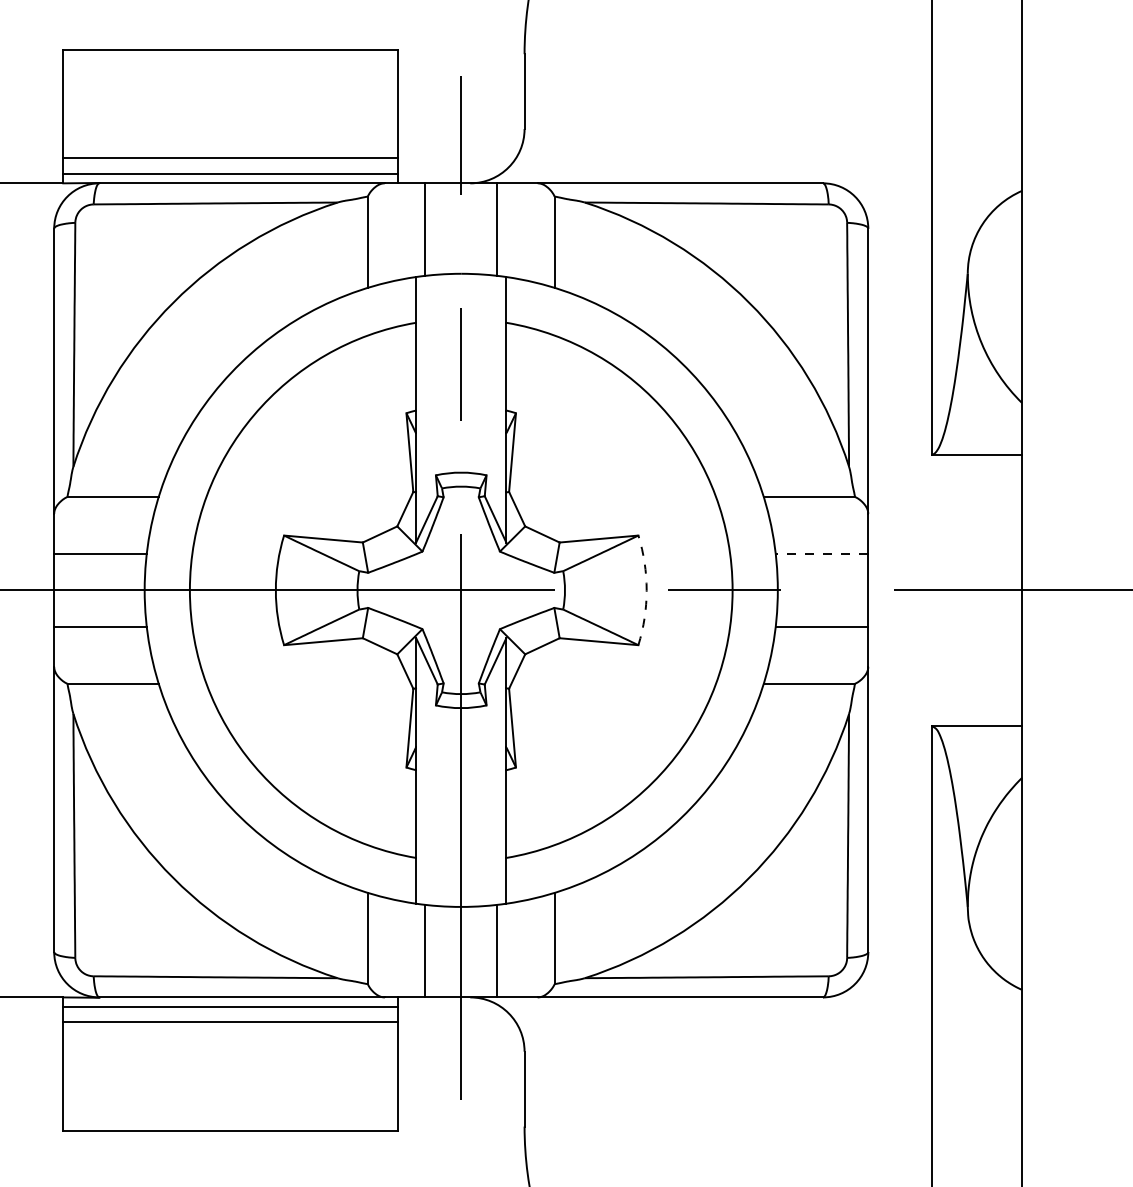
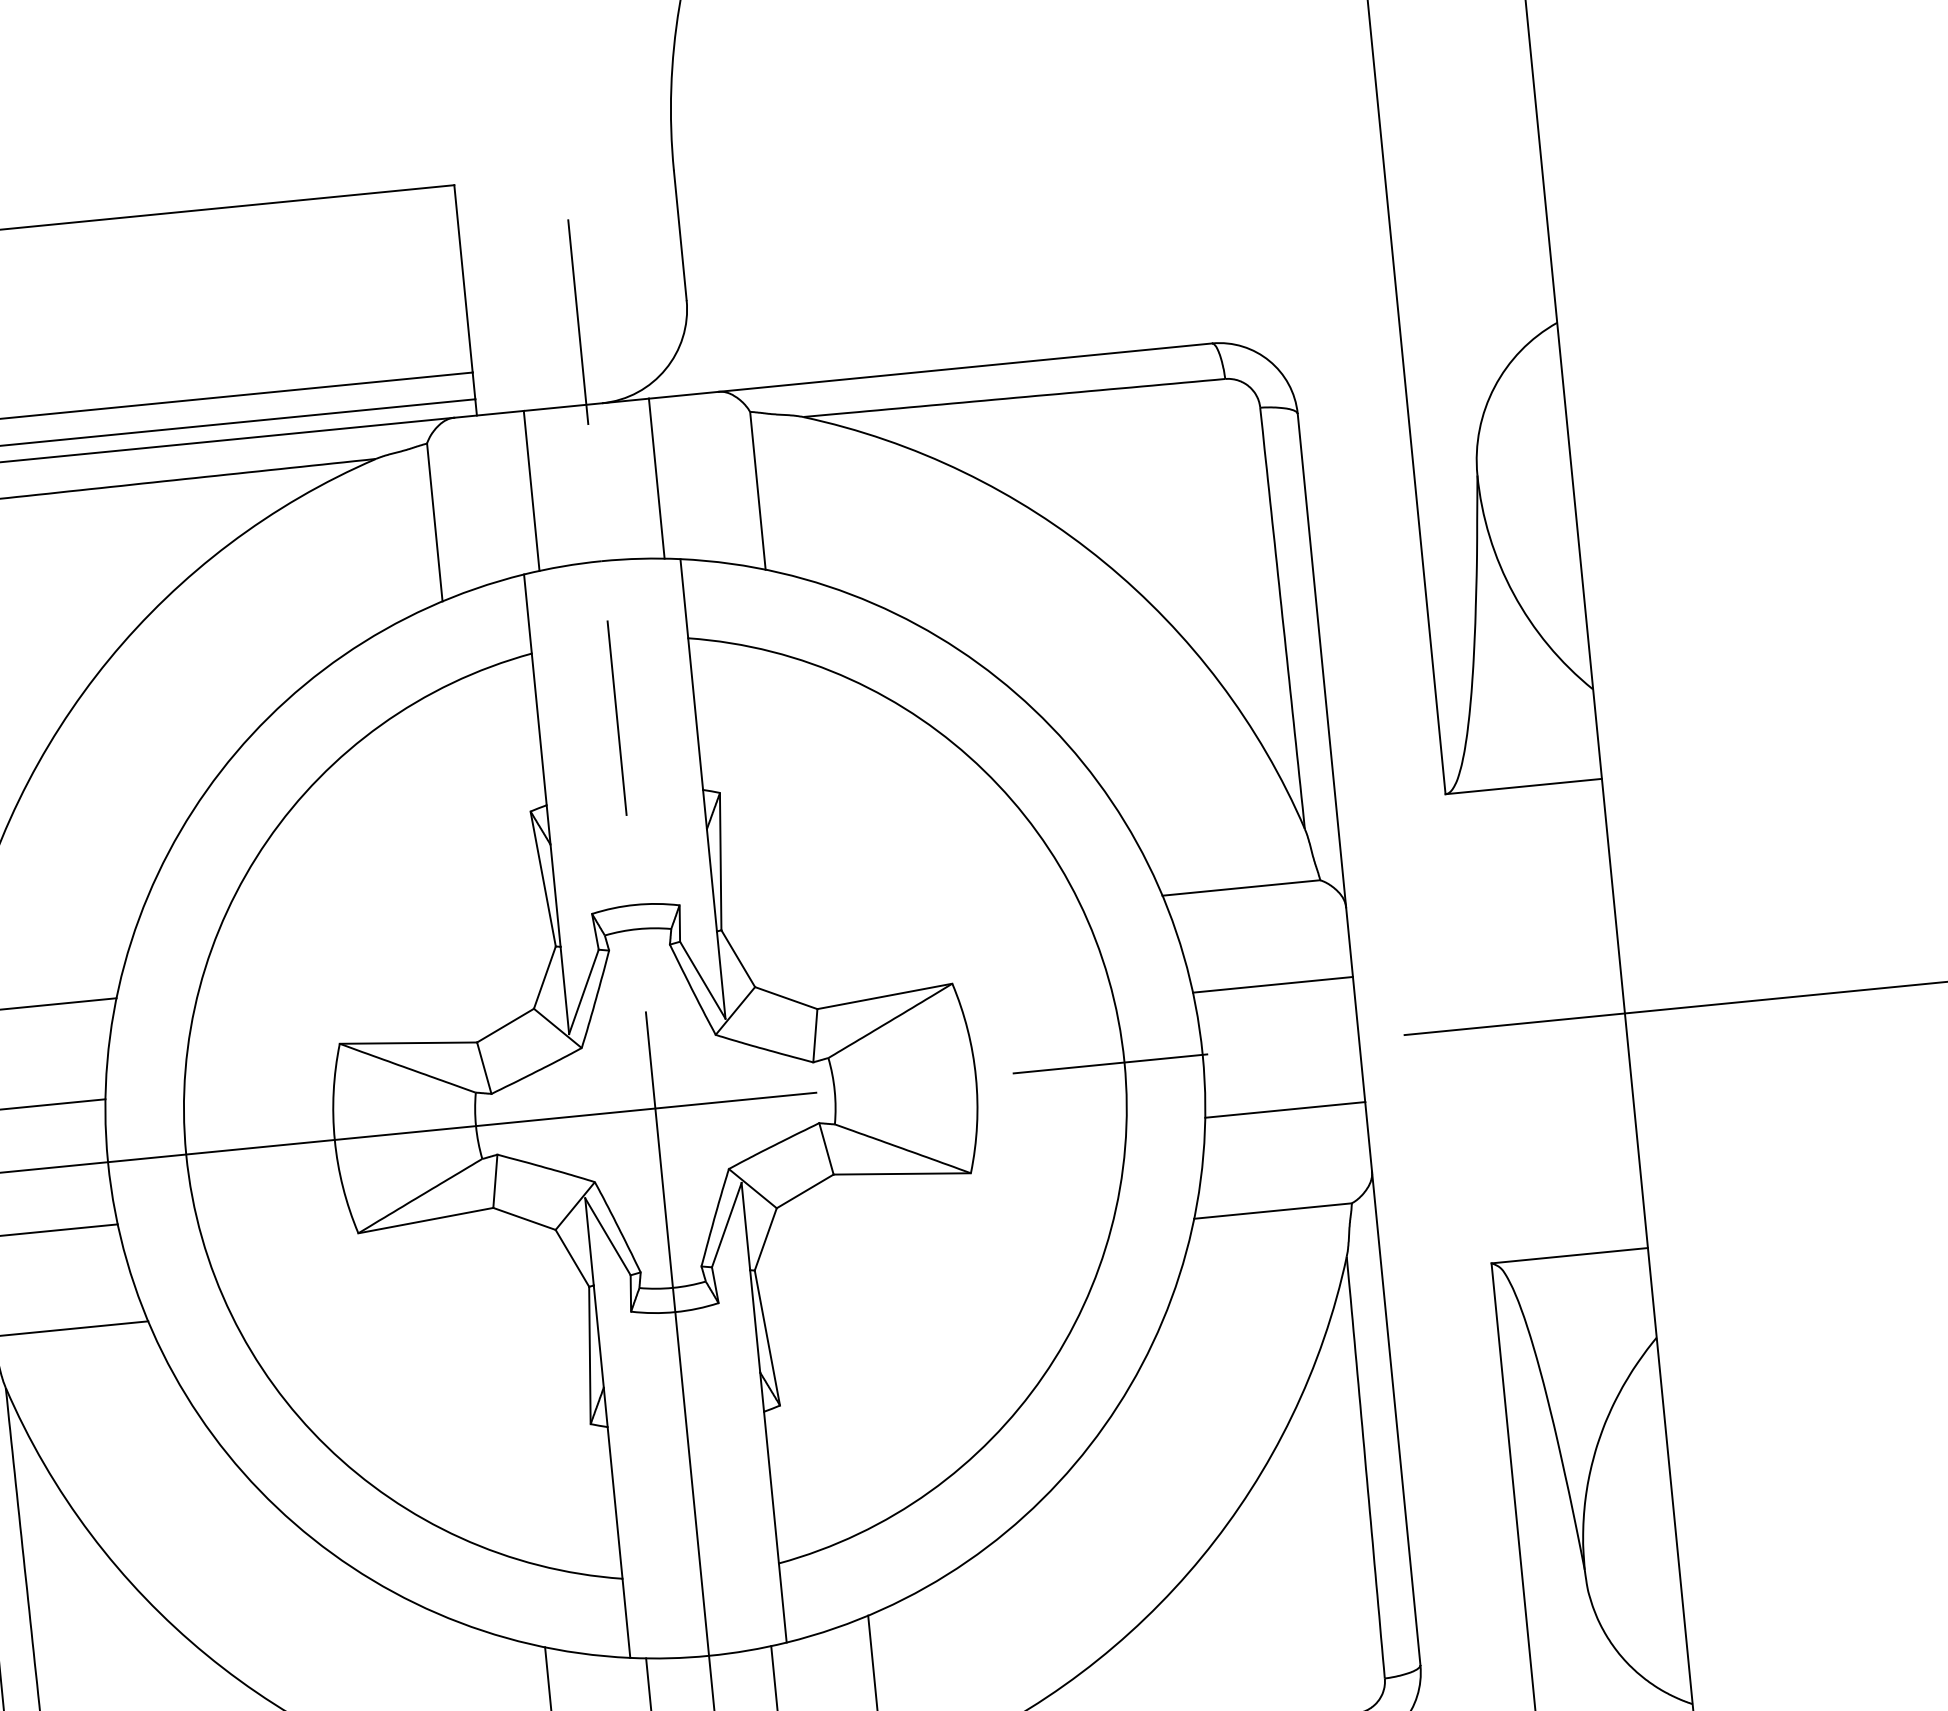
line: (821, 554) -> (1272, 985), dashed -> solid
arc: (646, 590) -> (975, 1077), dashed -> solid

